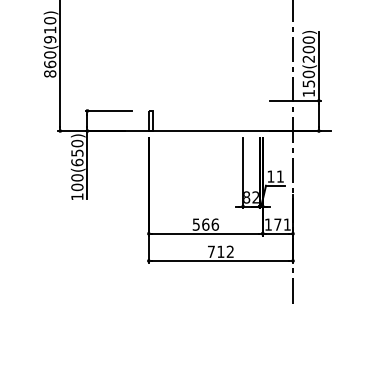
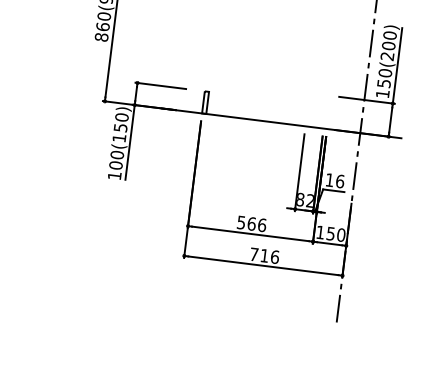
text: (77, 162) -> (119, 138), 100(650) -> 100(150)
text: (280, 176) -> (340, 181), 11 -> 16
text: (282, 224) -> (335, 234), 171 -> 150
text: (230, 251) -> (275, 256), 712 -> 716

